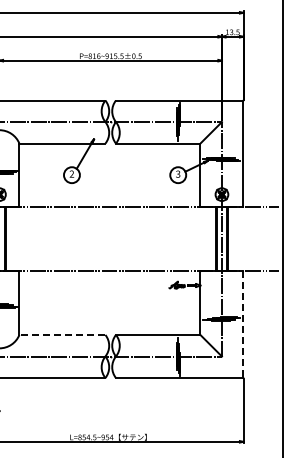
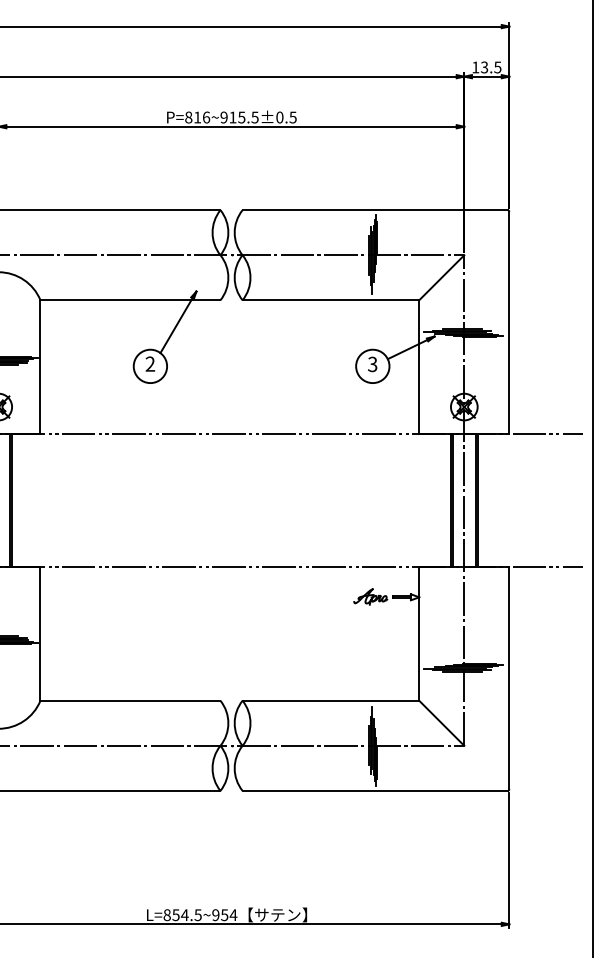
line: (243, 324) -> (509, 678), dashed -> solid
line: (61, 334) -> (128, 699), dashed -> solid

